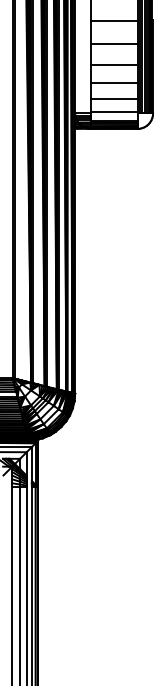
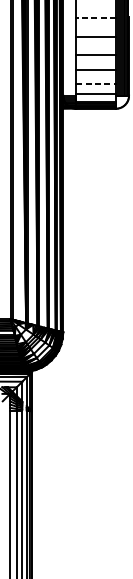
line: (113, 21) -> (95, 18), solid -> dashed
line: (114, 99) -> (96, 83), solid -> dashed

